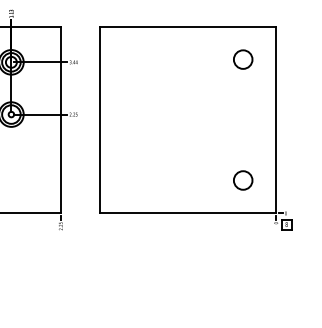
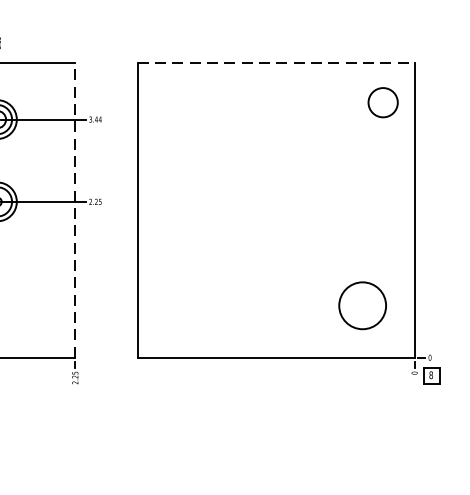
line: (188, 26) -> (276, 63), solid -> dashed
circle: (243, 59) -> (383, 102), moved
line: (60, 119) -> (74, 209), solid -> dashed
circle: (242, 180) -> (361, 305), size x1.6

